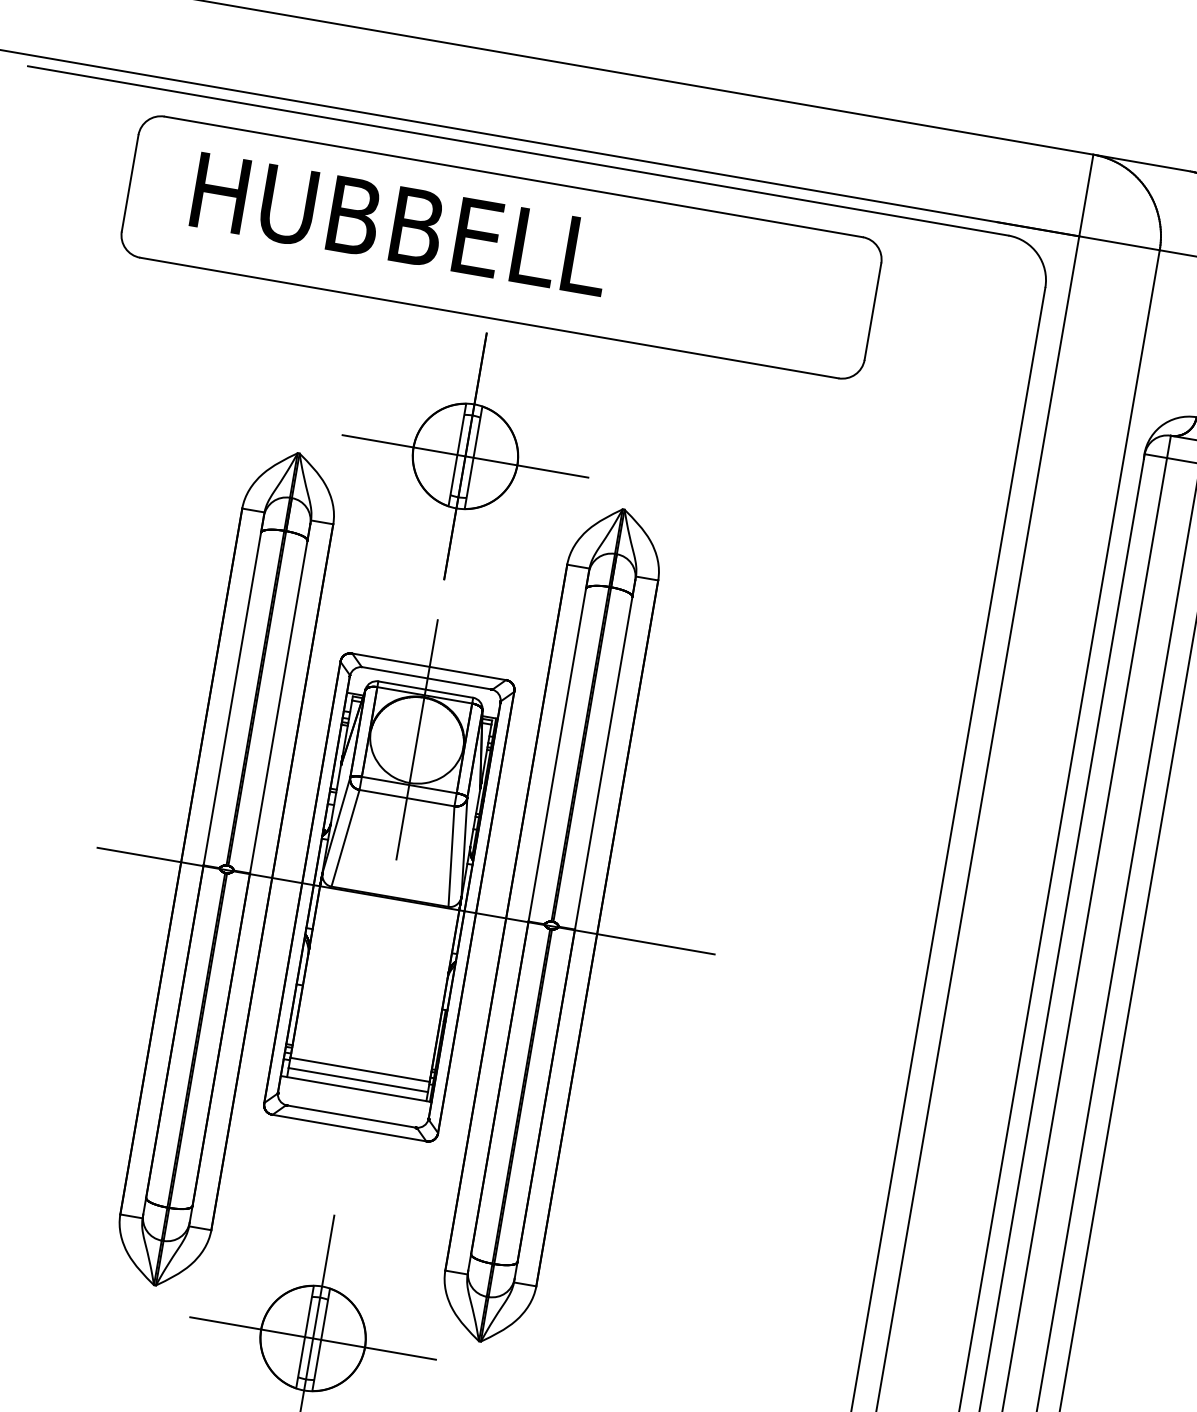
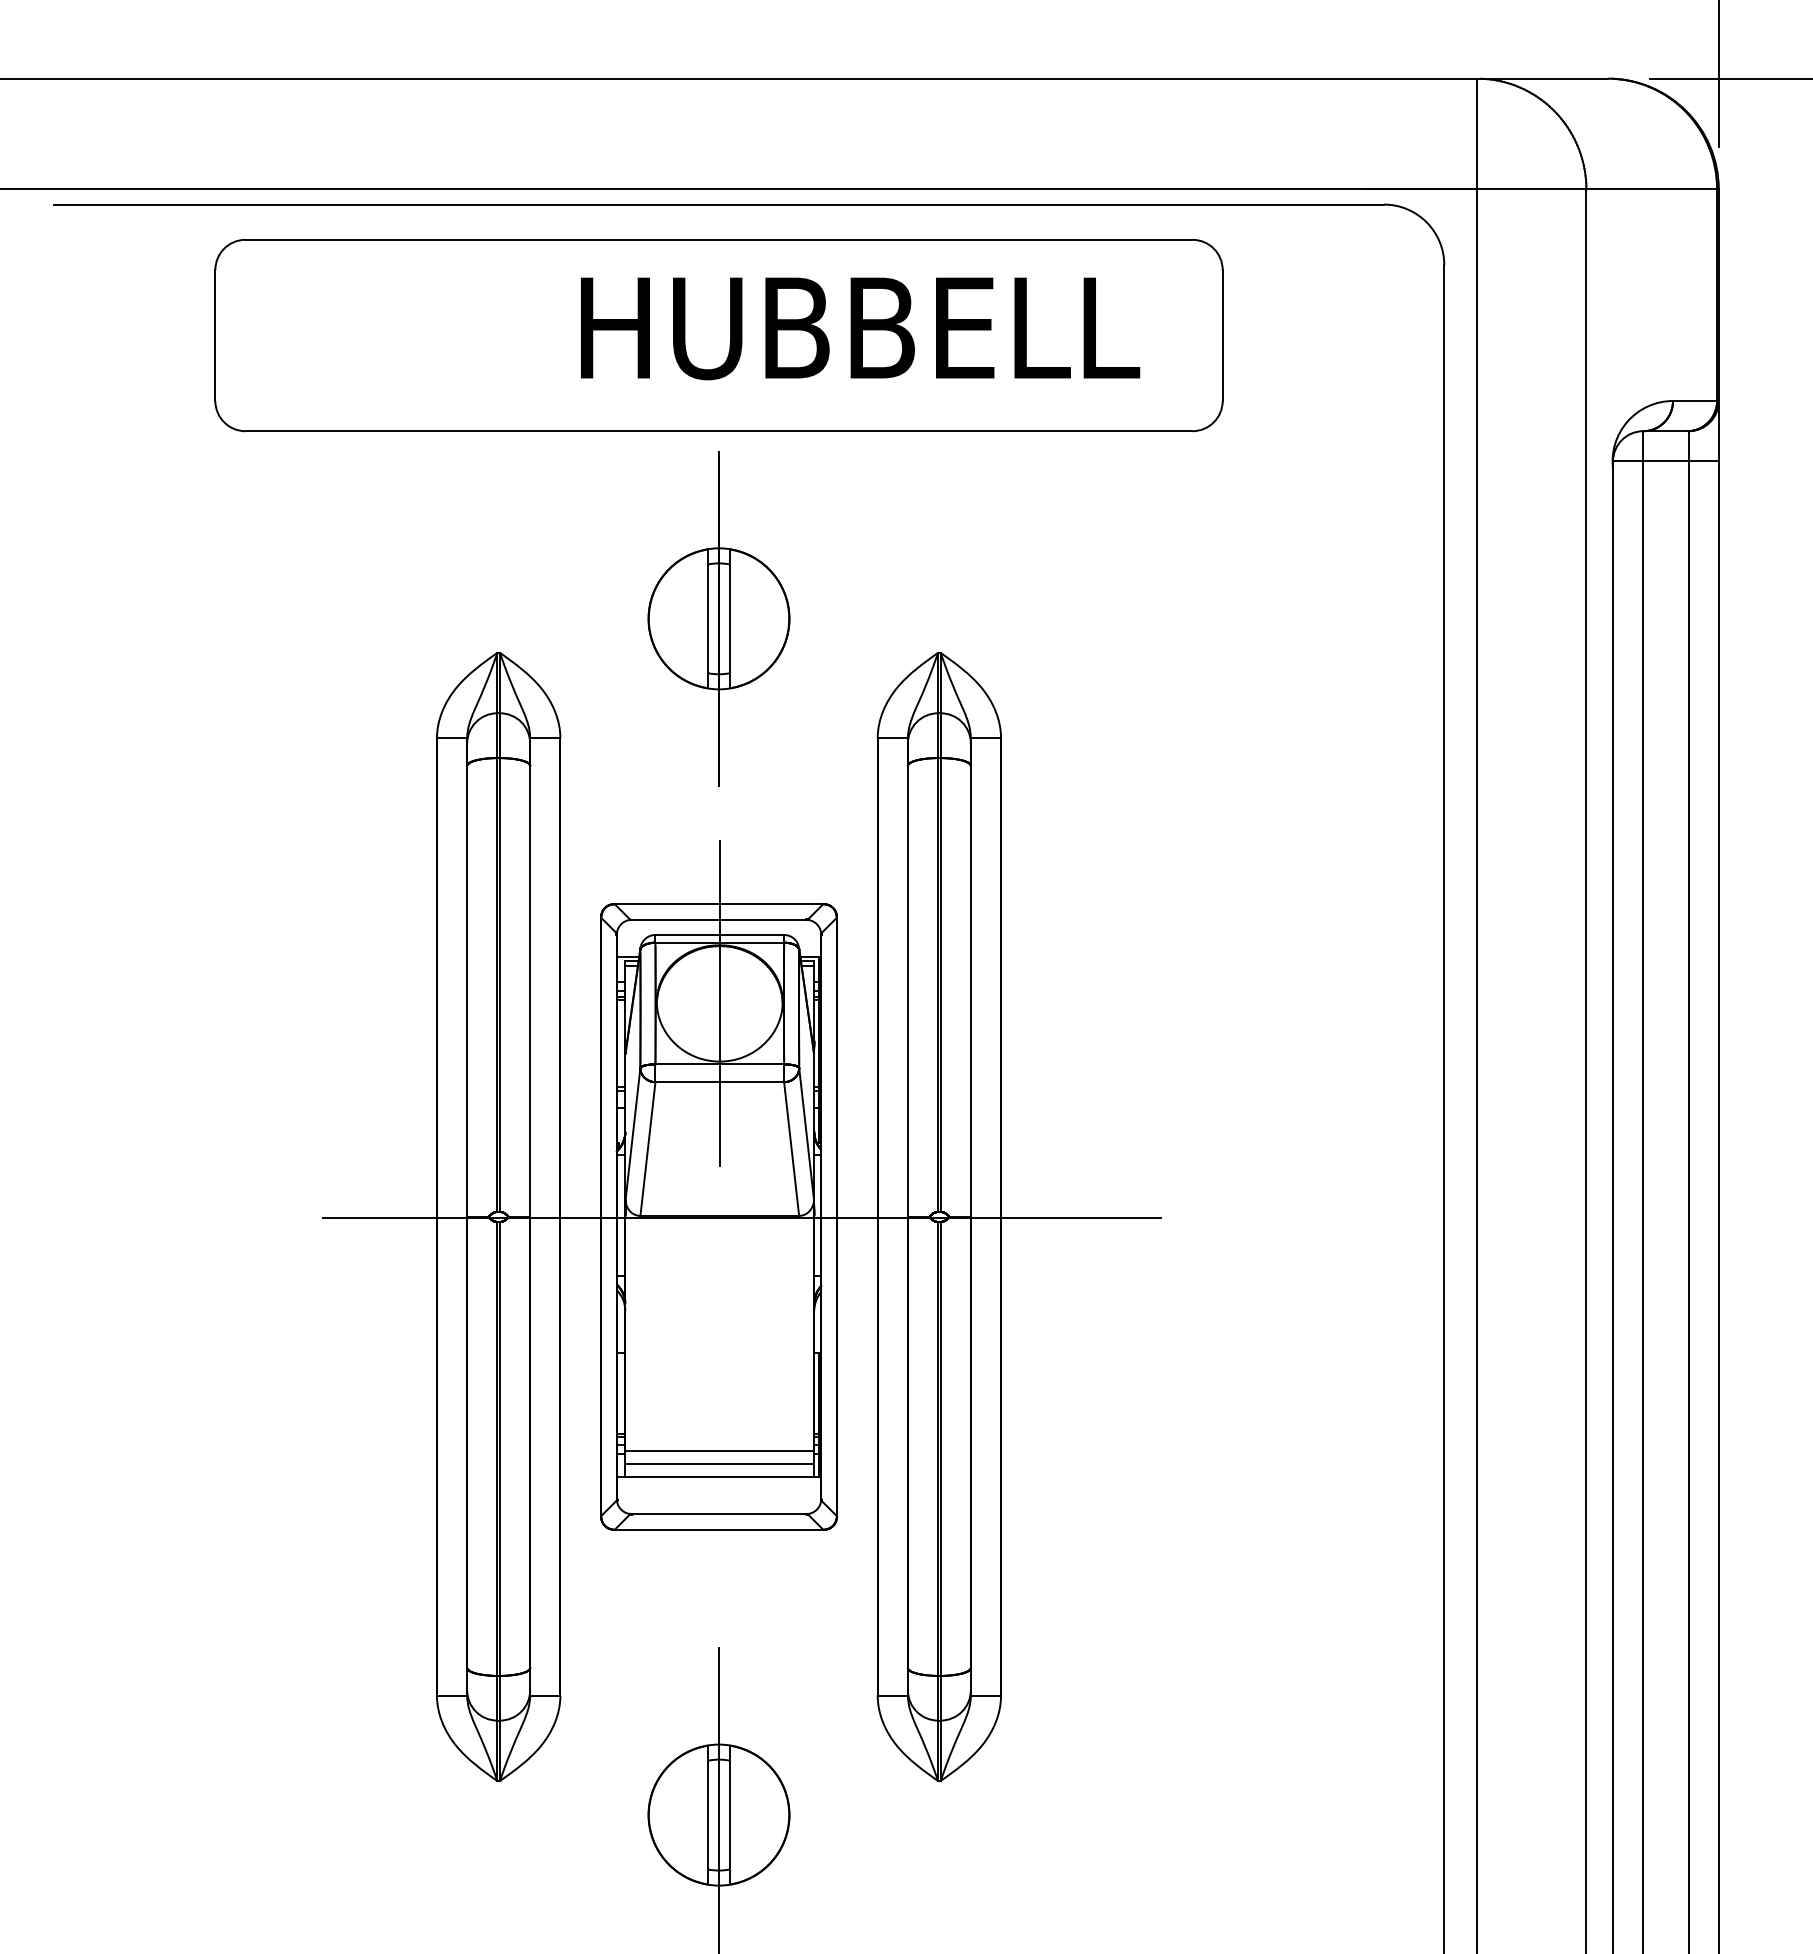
text: (401, 224) -> (860, 328), moved
line: (465, 456) -> (718, 618), removed
line: (312, 1338) -> (718, 1815), removed

